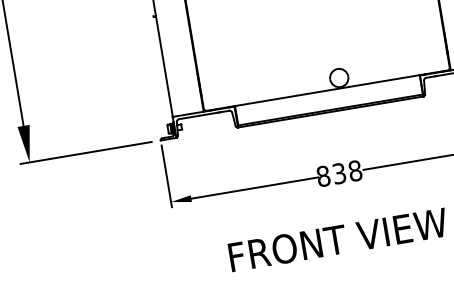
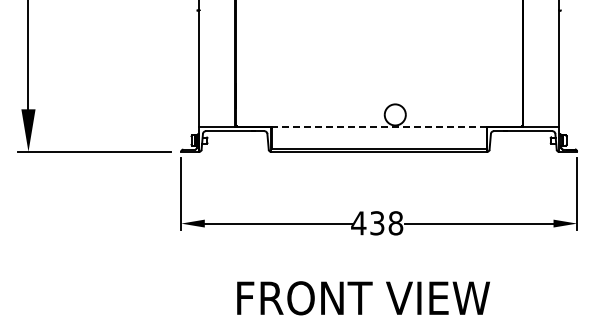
line: (327, 90) -> (379, 126), solid -> dashed
text: (323, 176) -> (358, 223), 838 -> 438

